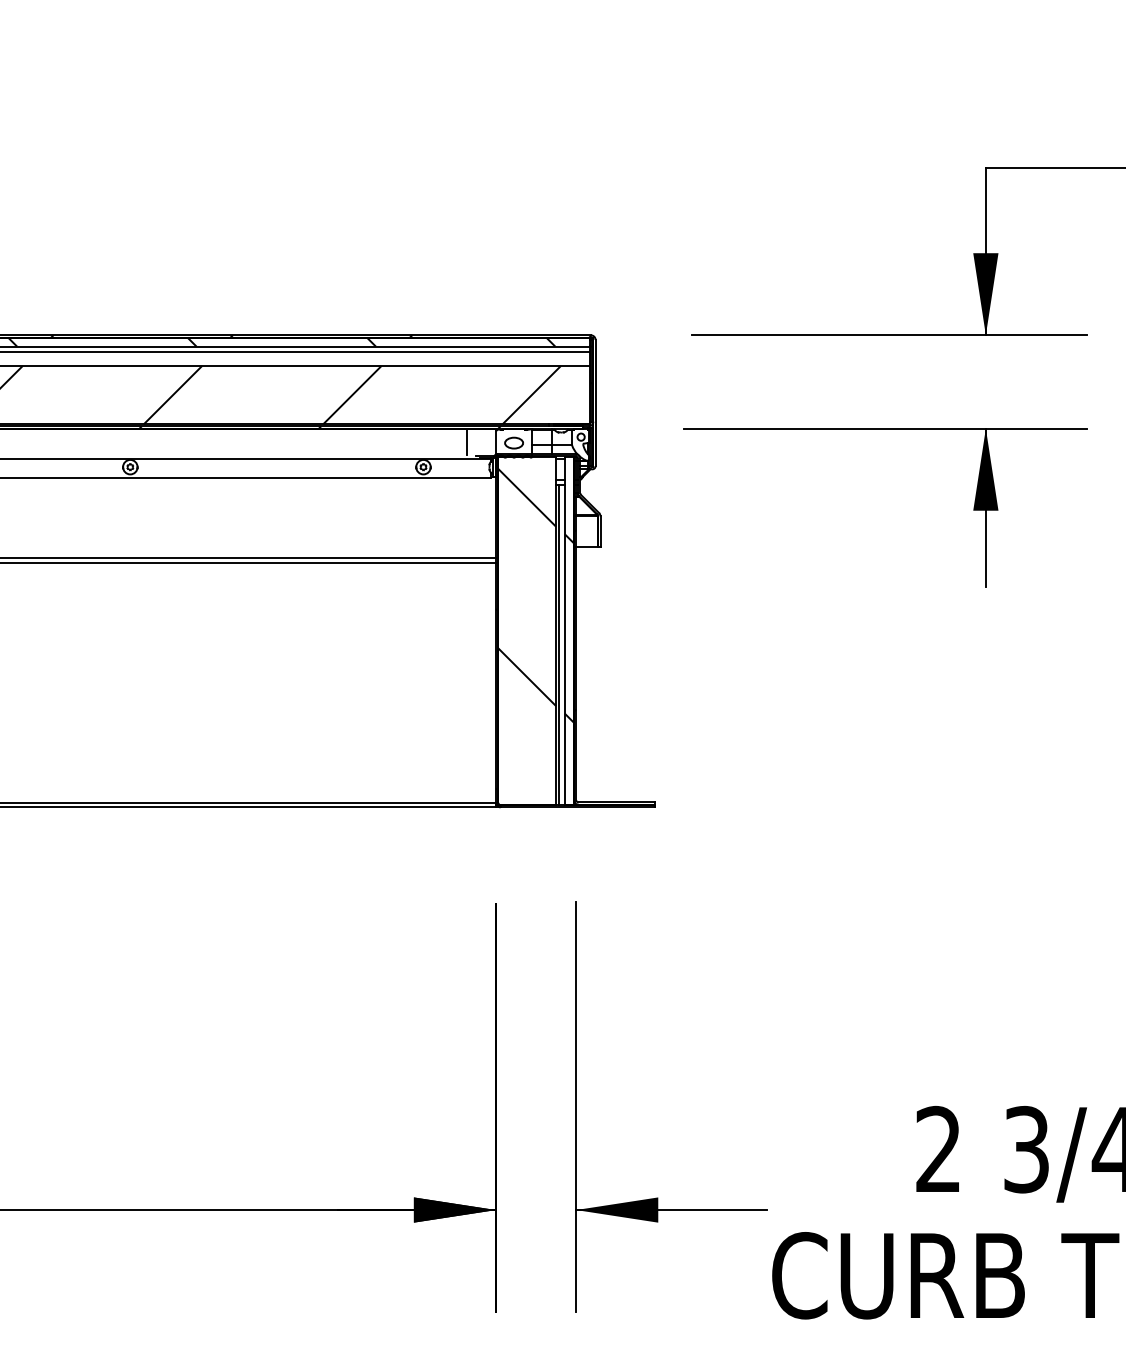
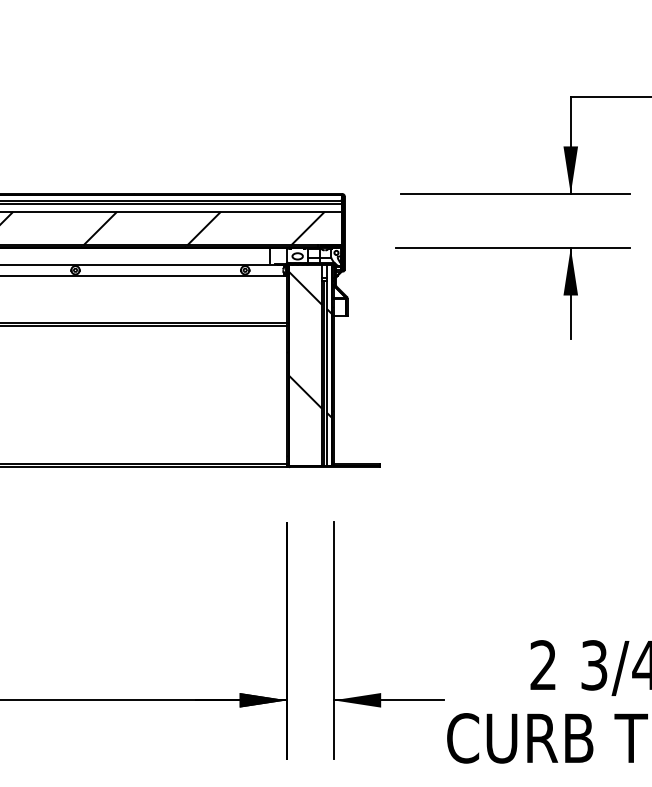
hatch: (280, 341) -> (162, 197), removed

